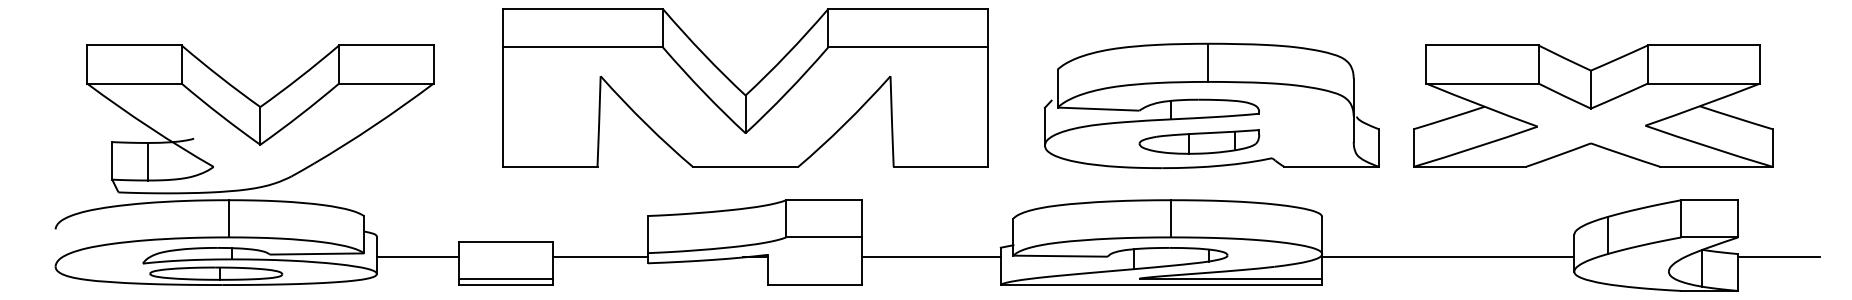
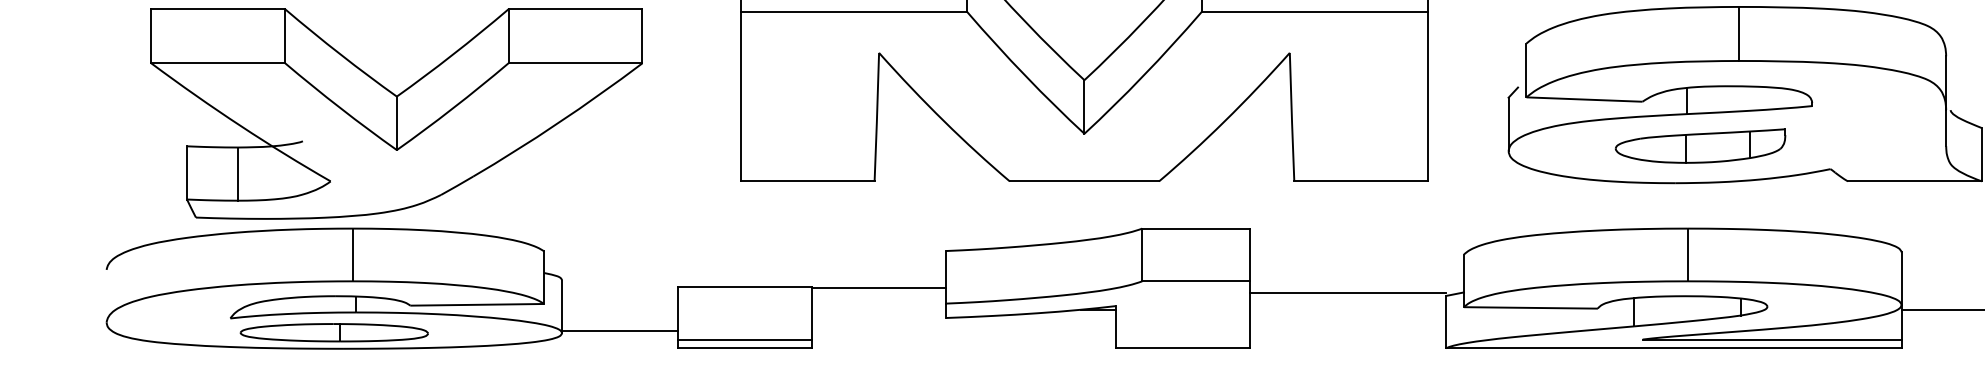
part: (1199, 141) -> (1700, 145), moved
line: (417, 257) -> (619, 331), moved
line: (600, 257) -> (878, 288), moved
line: (931, 257) -> (1347, 292), moved

